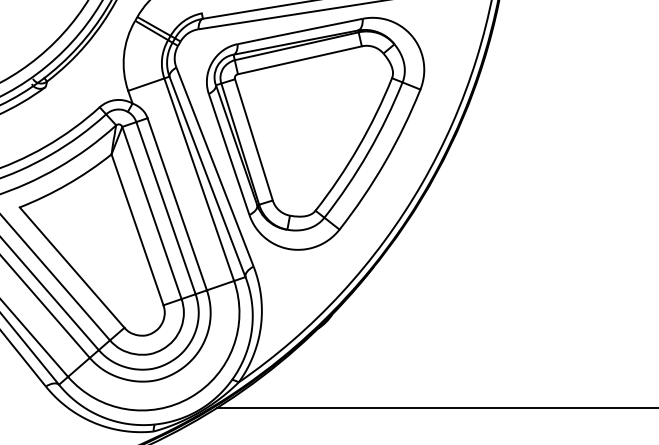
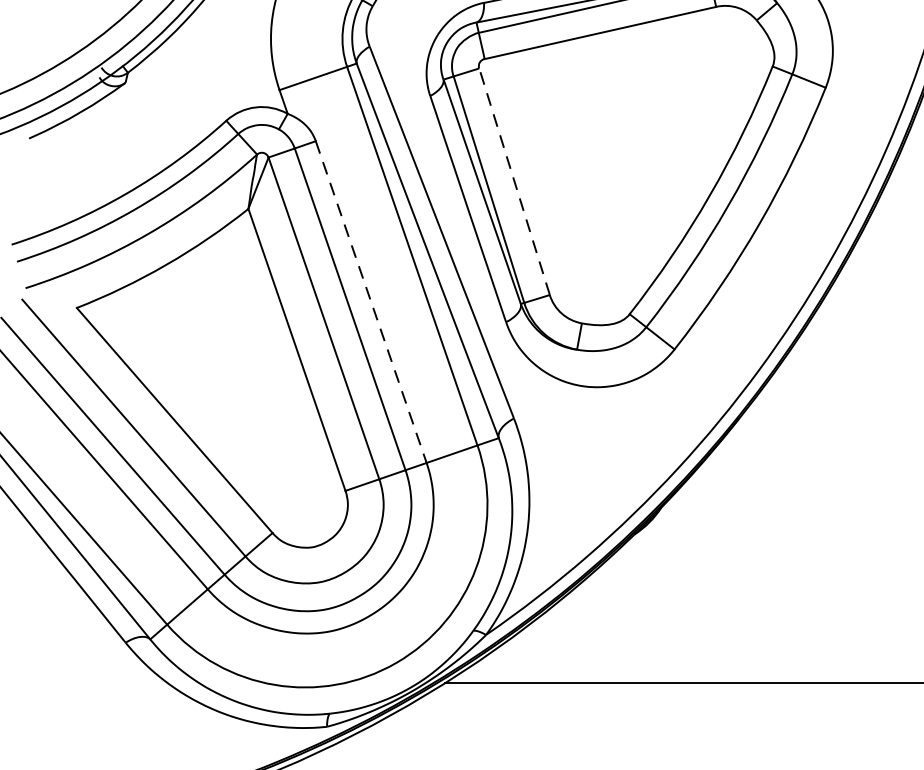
line: (253, 139) -> (513, 180), solid -> dashed
line: (177, 204) -> (371, 302), solid -> dashed

